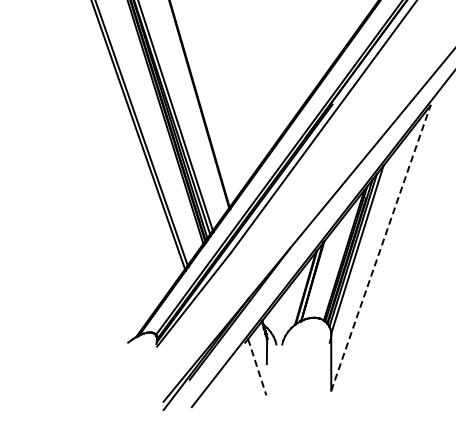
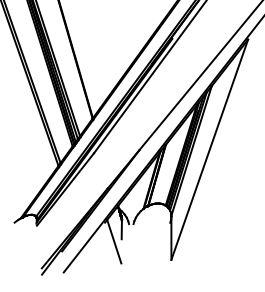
line: (381, 247) -> (210, 149), dashed -> solid
line: (257, 367) -> (114, 241), dashed -> solid

